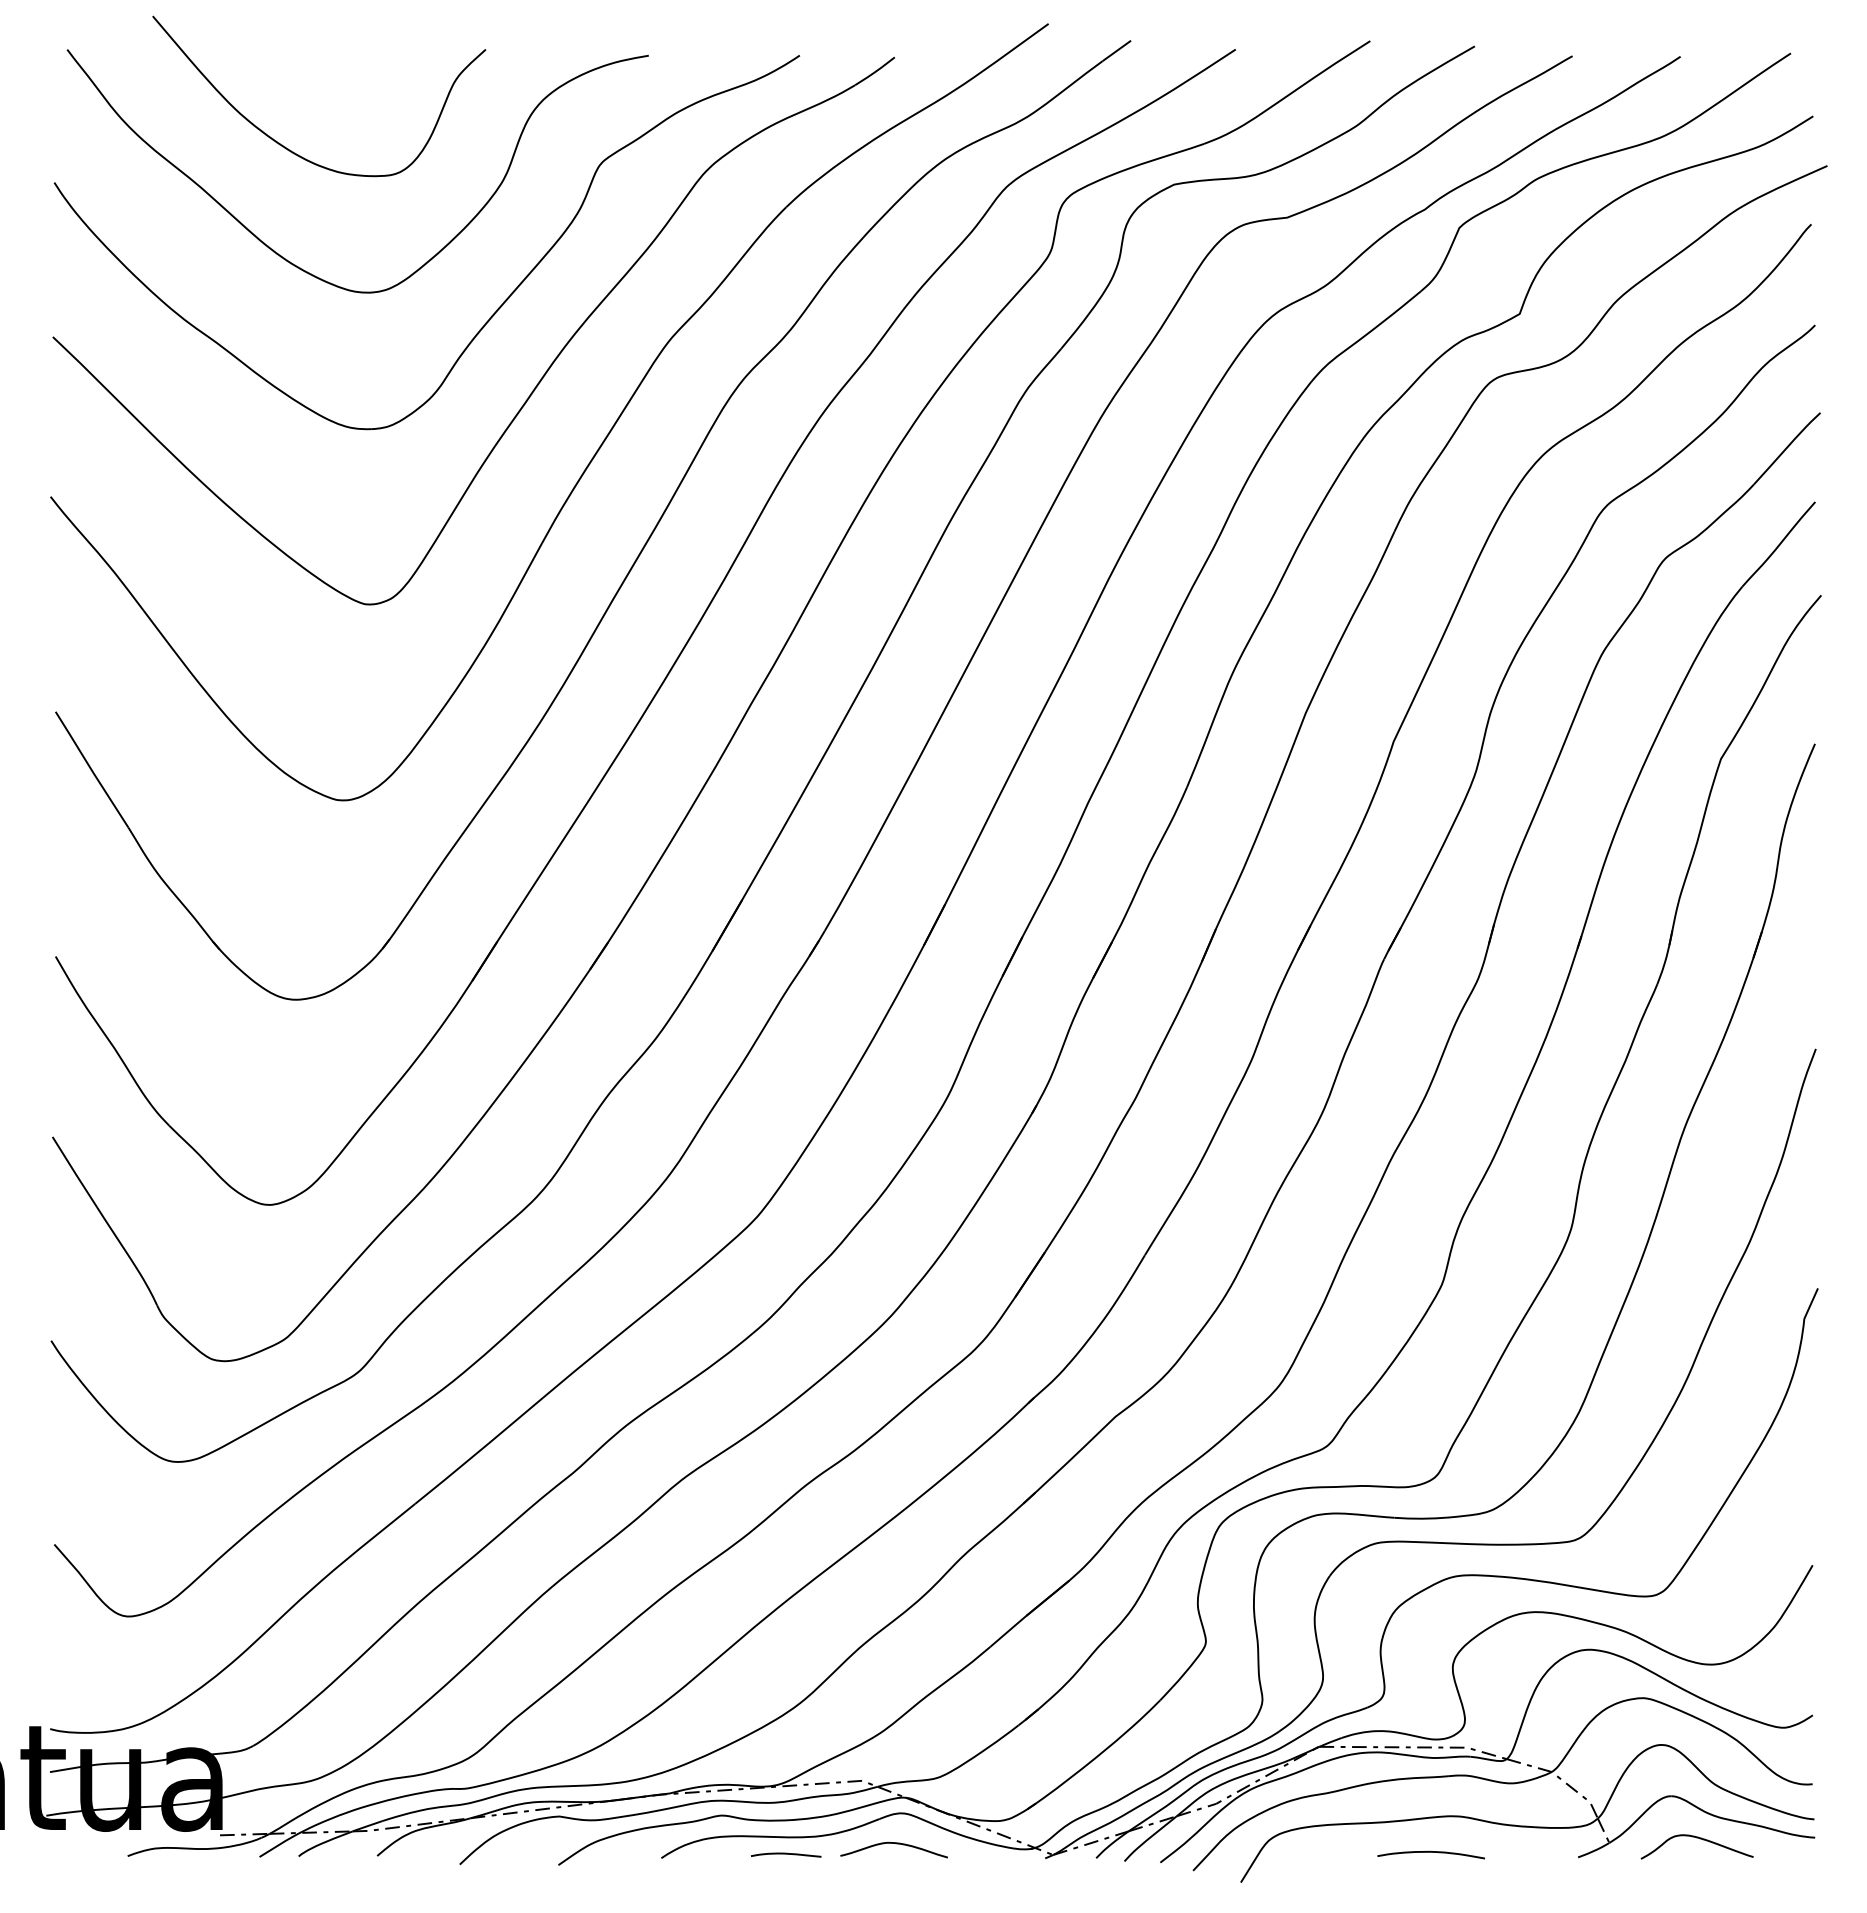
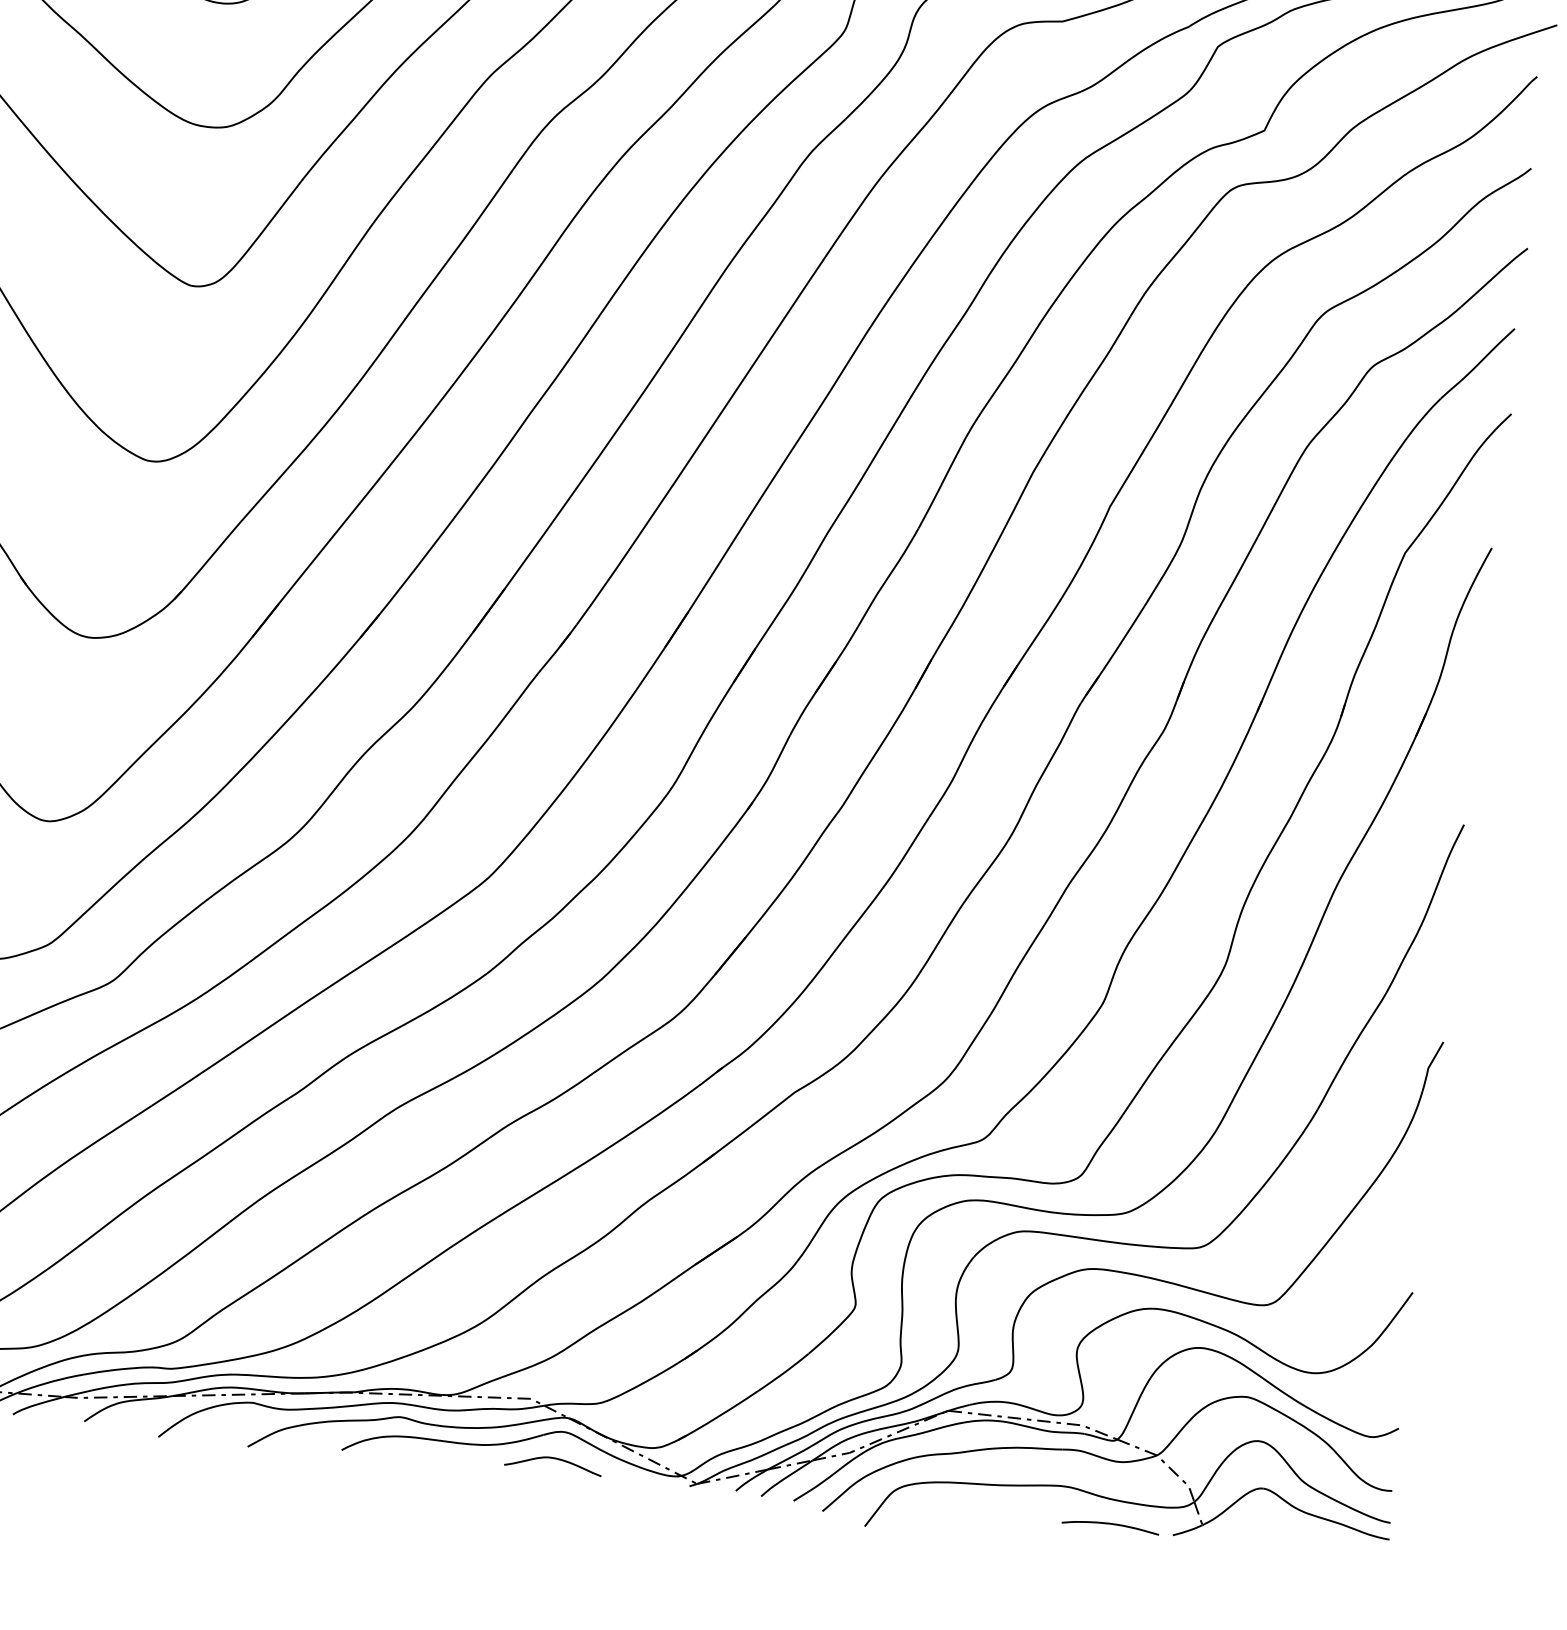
curve: (1696, 1838) -> (1281, 1529), removed
curve: (1430, 1852) -> (1110, 1524), moved
curve: (786, 1854) -> (455, 1458), removed

